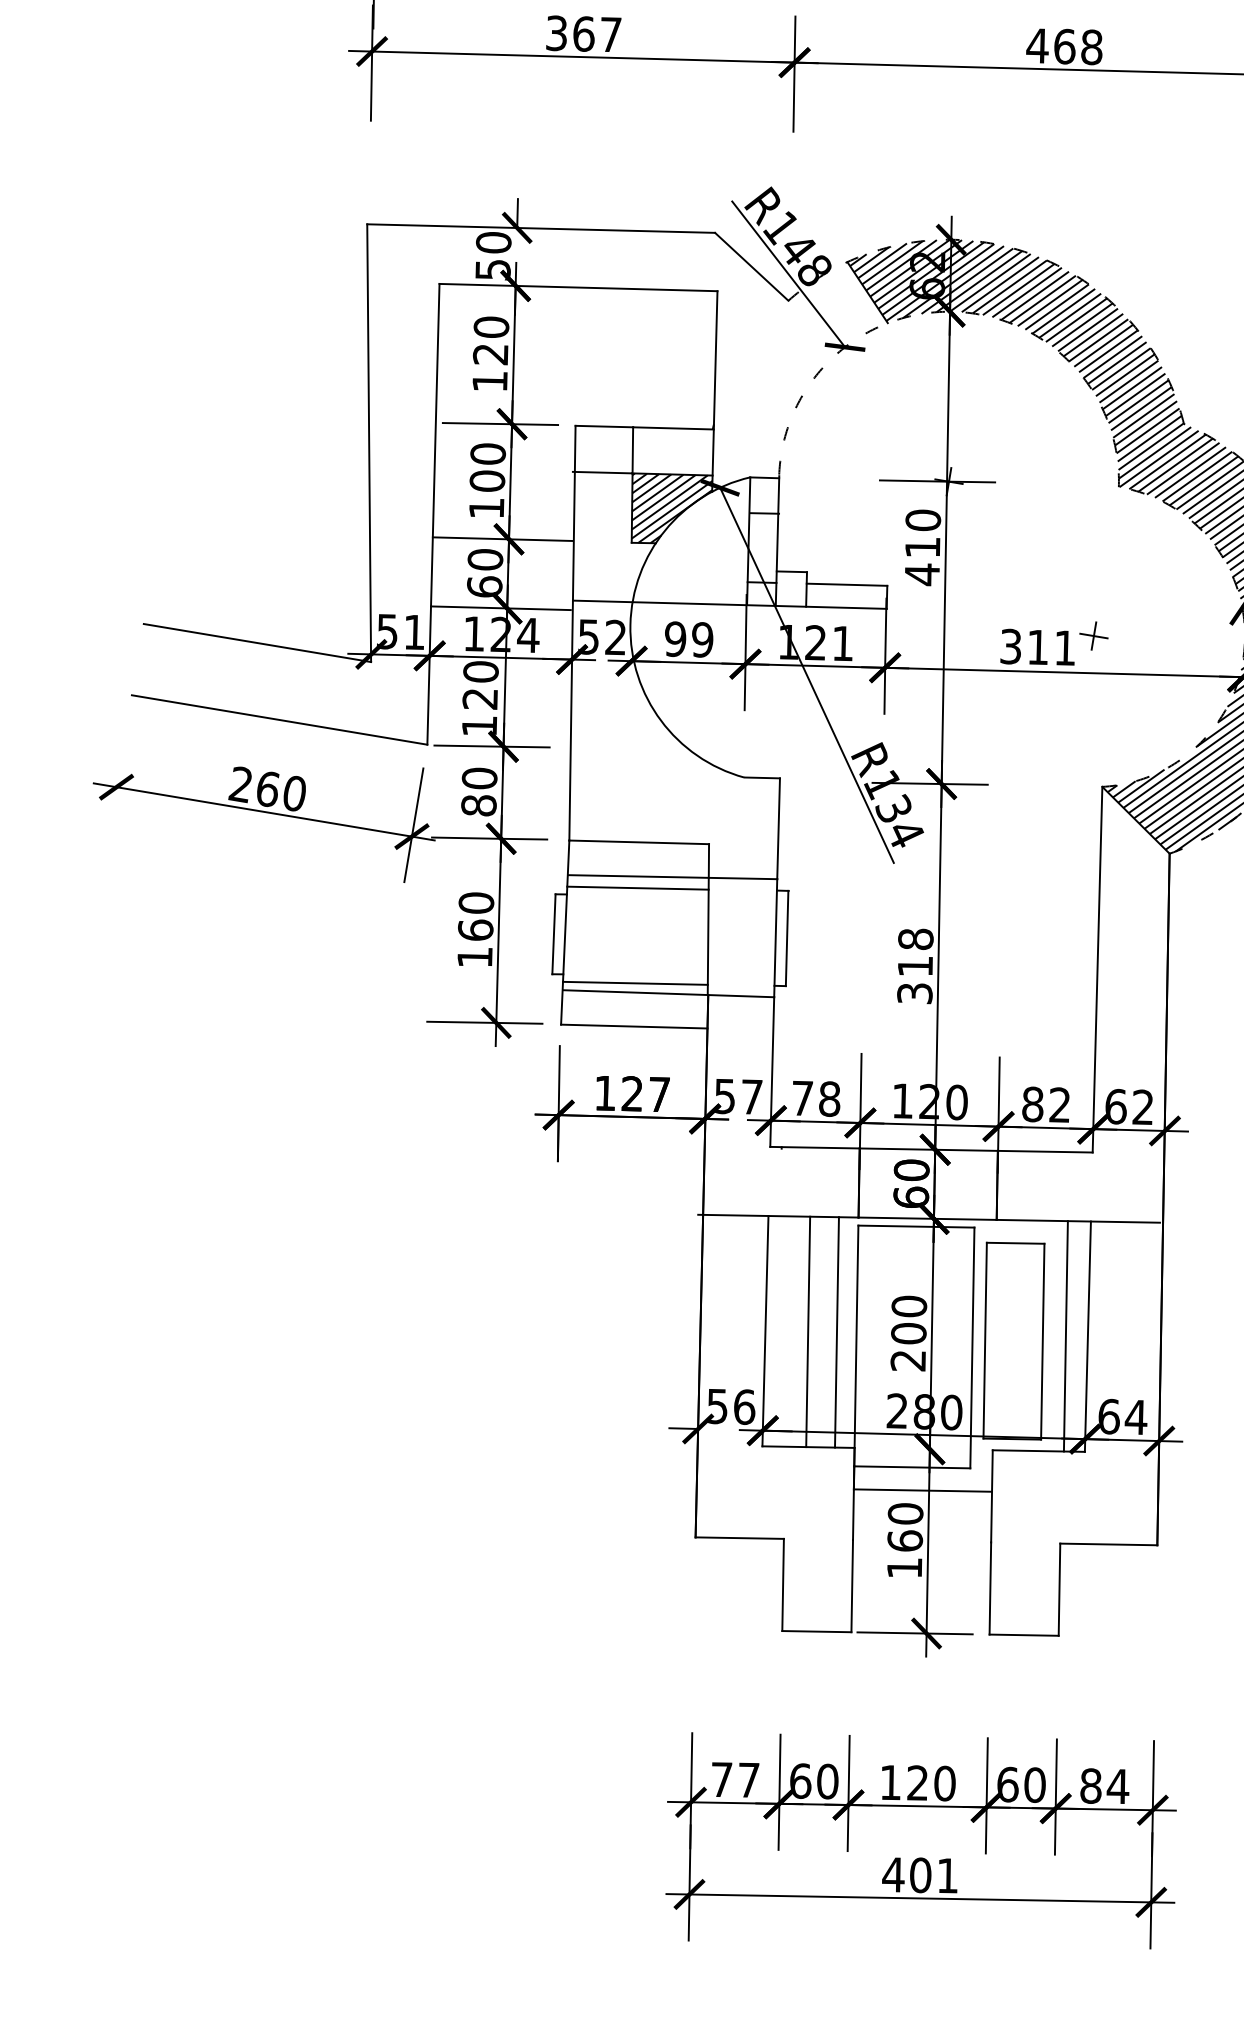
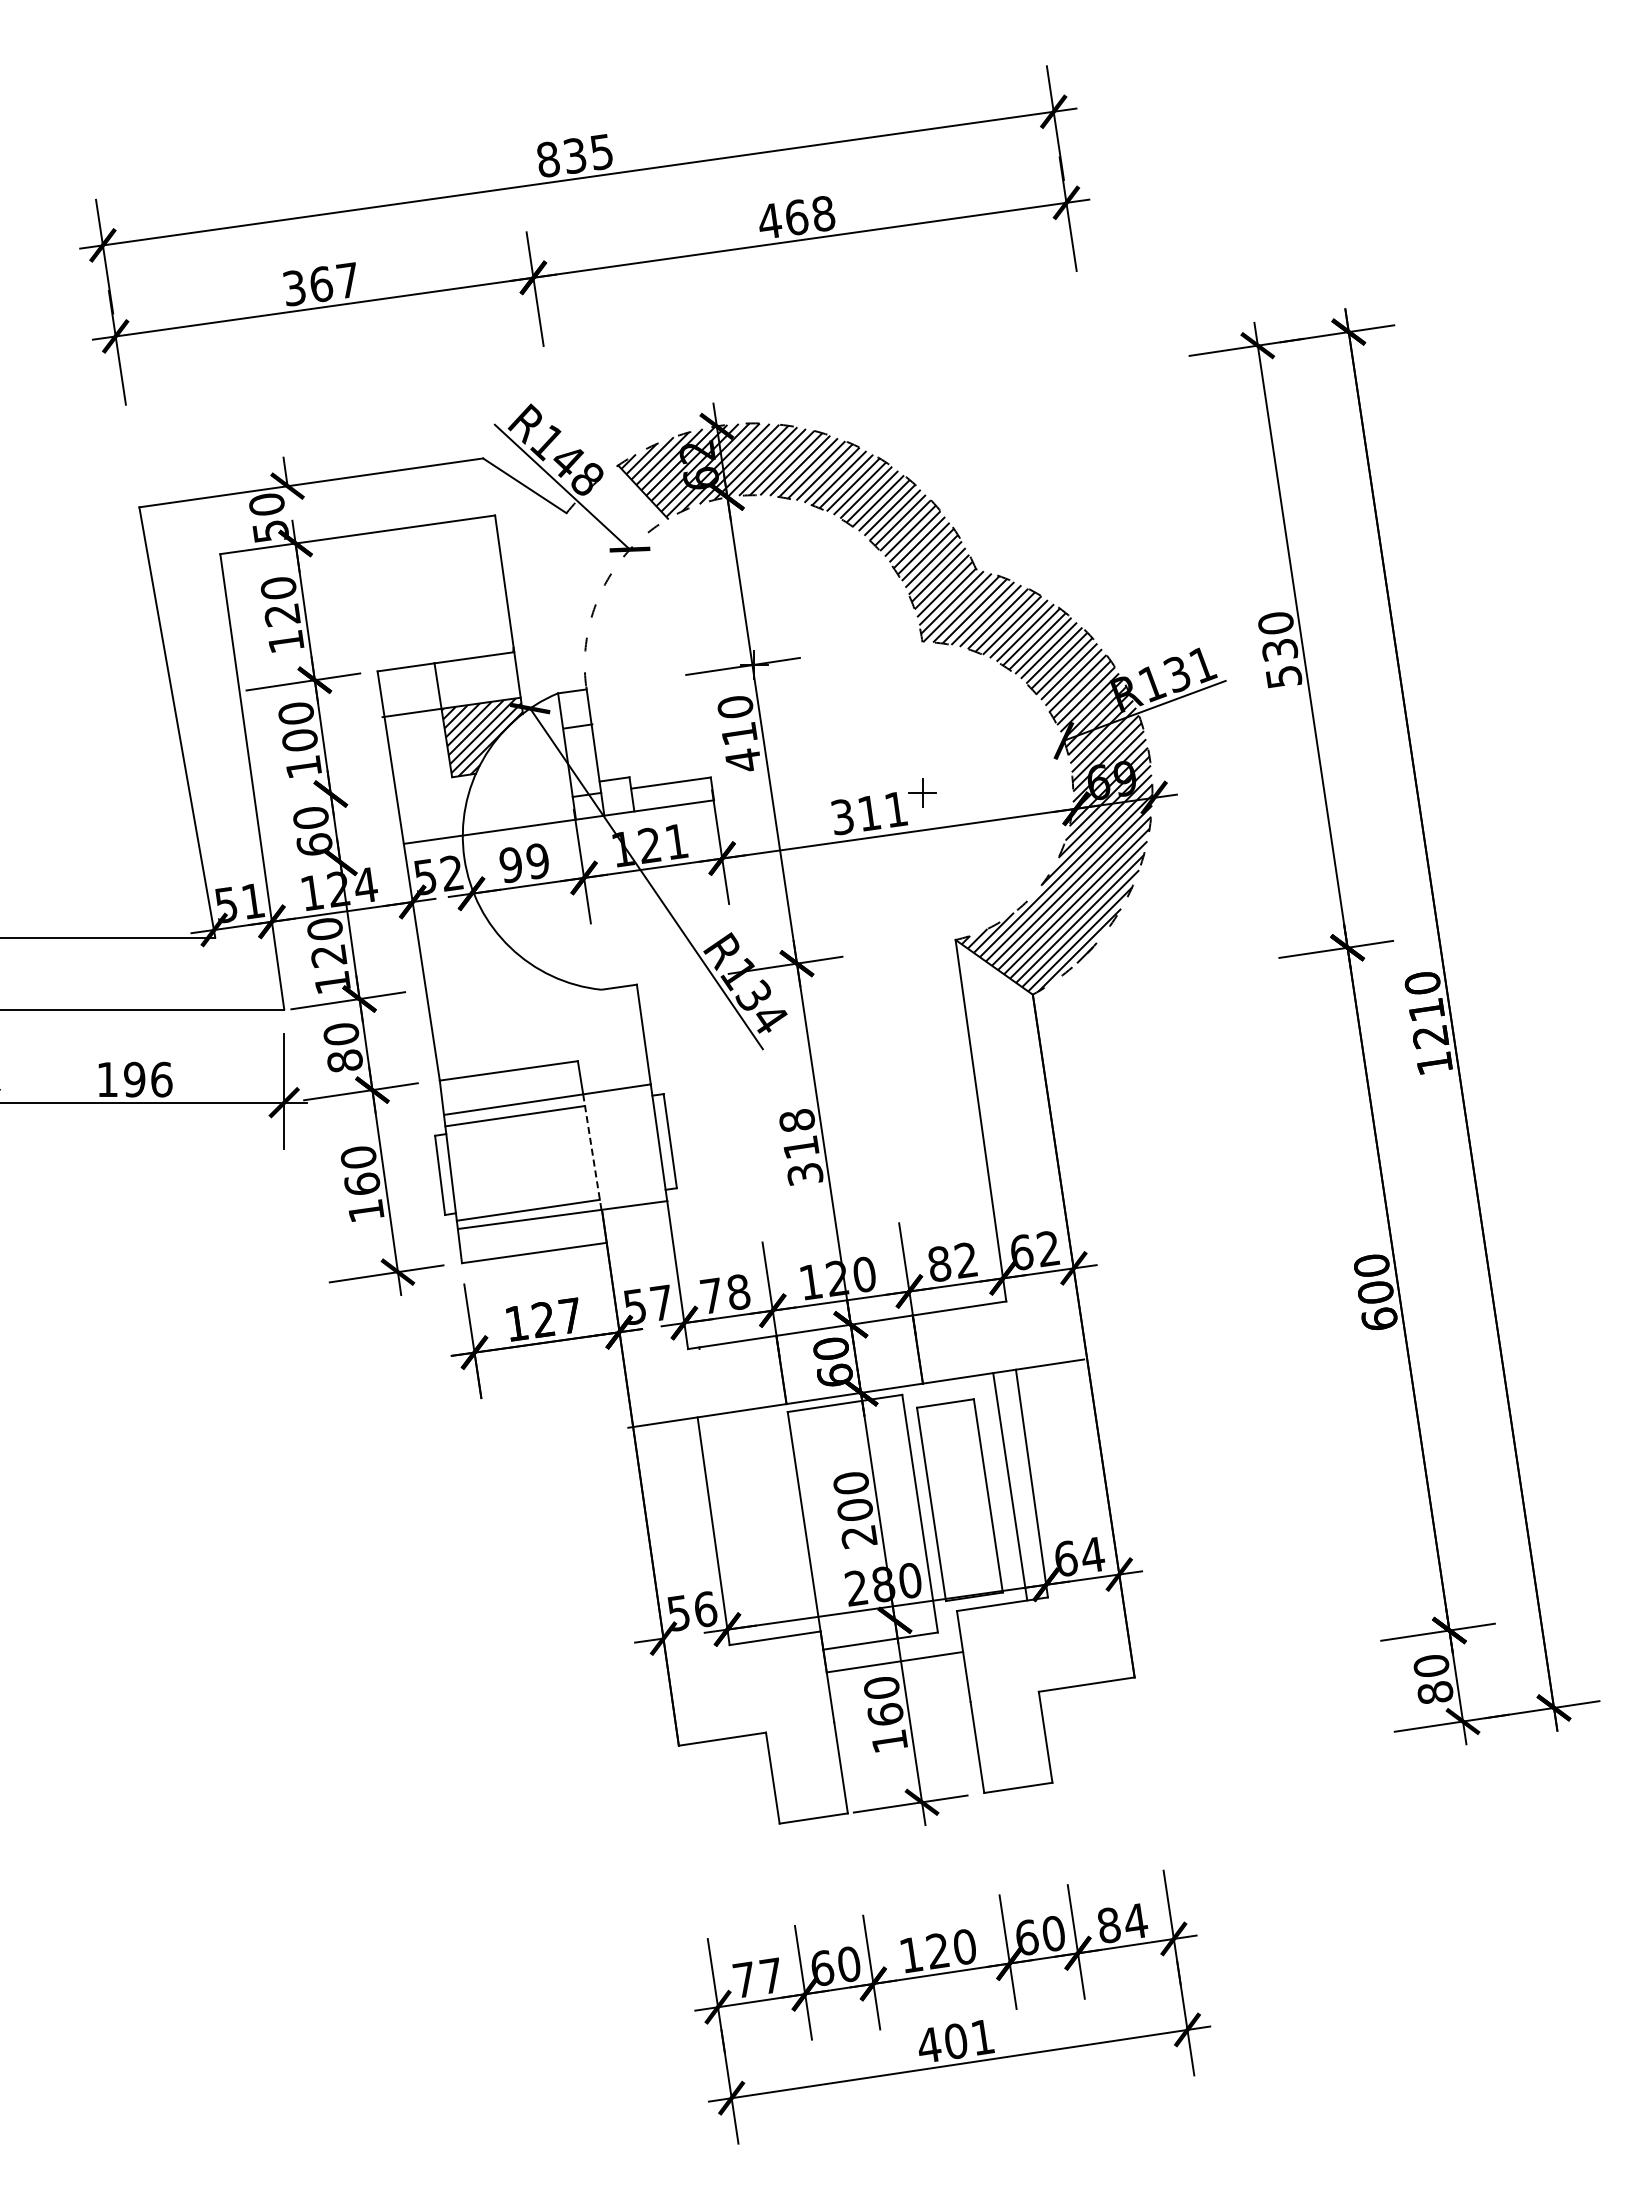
line: (502, 538) -> (324, 794), removed
line: (501, 607) -> (334, 862), removed
text: (267, 788) -> (134, 1079), 260 -> 196
line: (708, 936) -> (592, 1152), solid -> dashed
line: (807, 1331) -> (755, 1524), removed
line: (837, 1332) -> (784, 1520), removed

